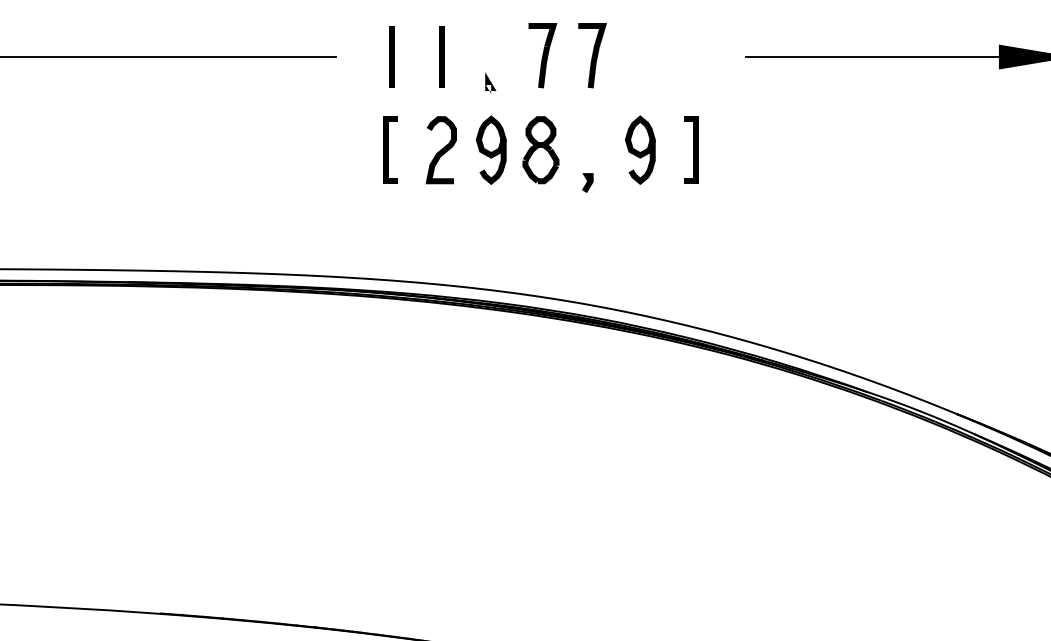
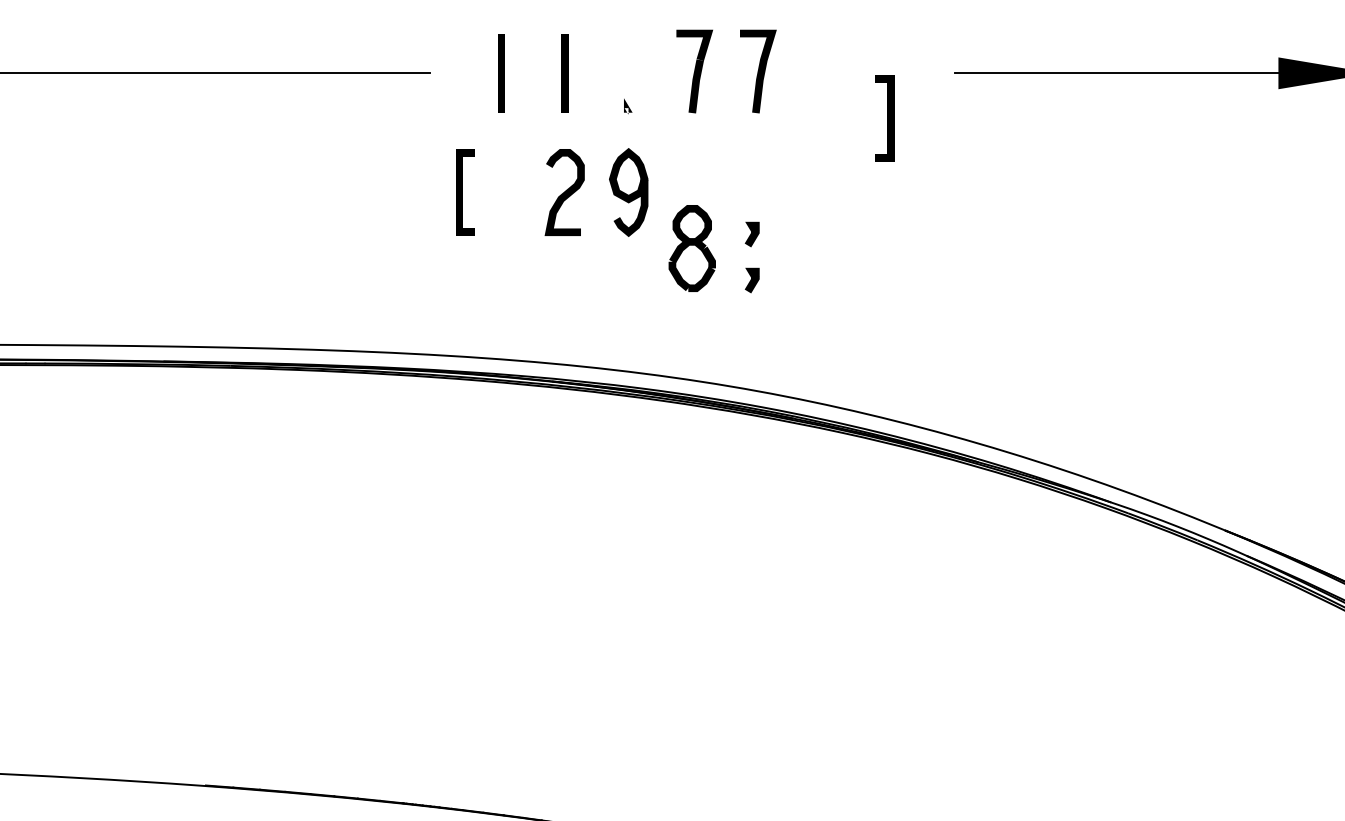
part: (491, 82) -> (628, 106), size x0.6
line: (387, 150) -> (462, 192), moved
part: (540, 150) -> (691, 248), moved
line: (693, 150) -> (887, 118), moved
curve: (640, 151) -> (819, 194), removed
line: (588, 218) -> (752, 280), added

